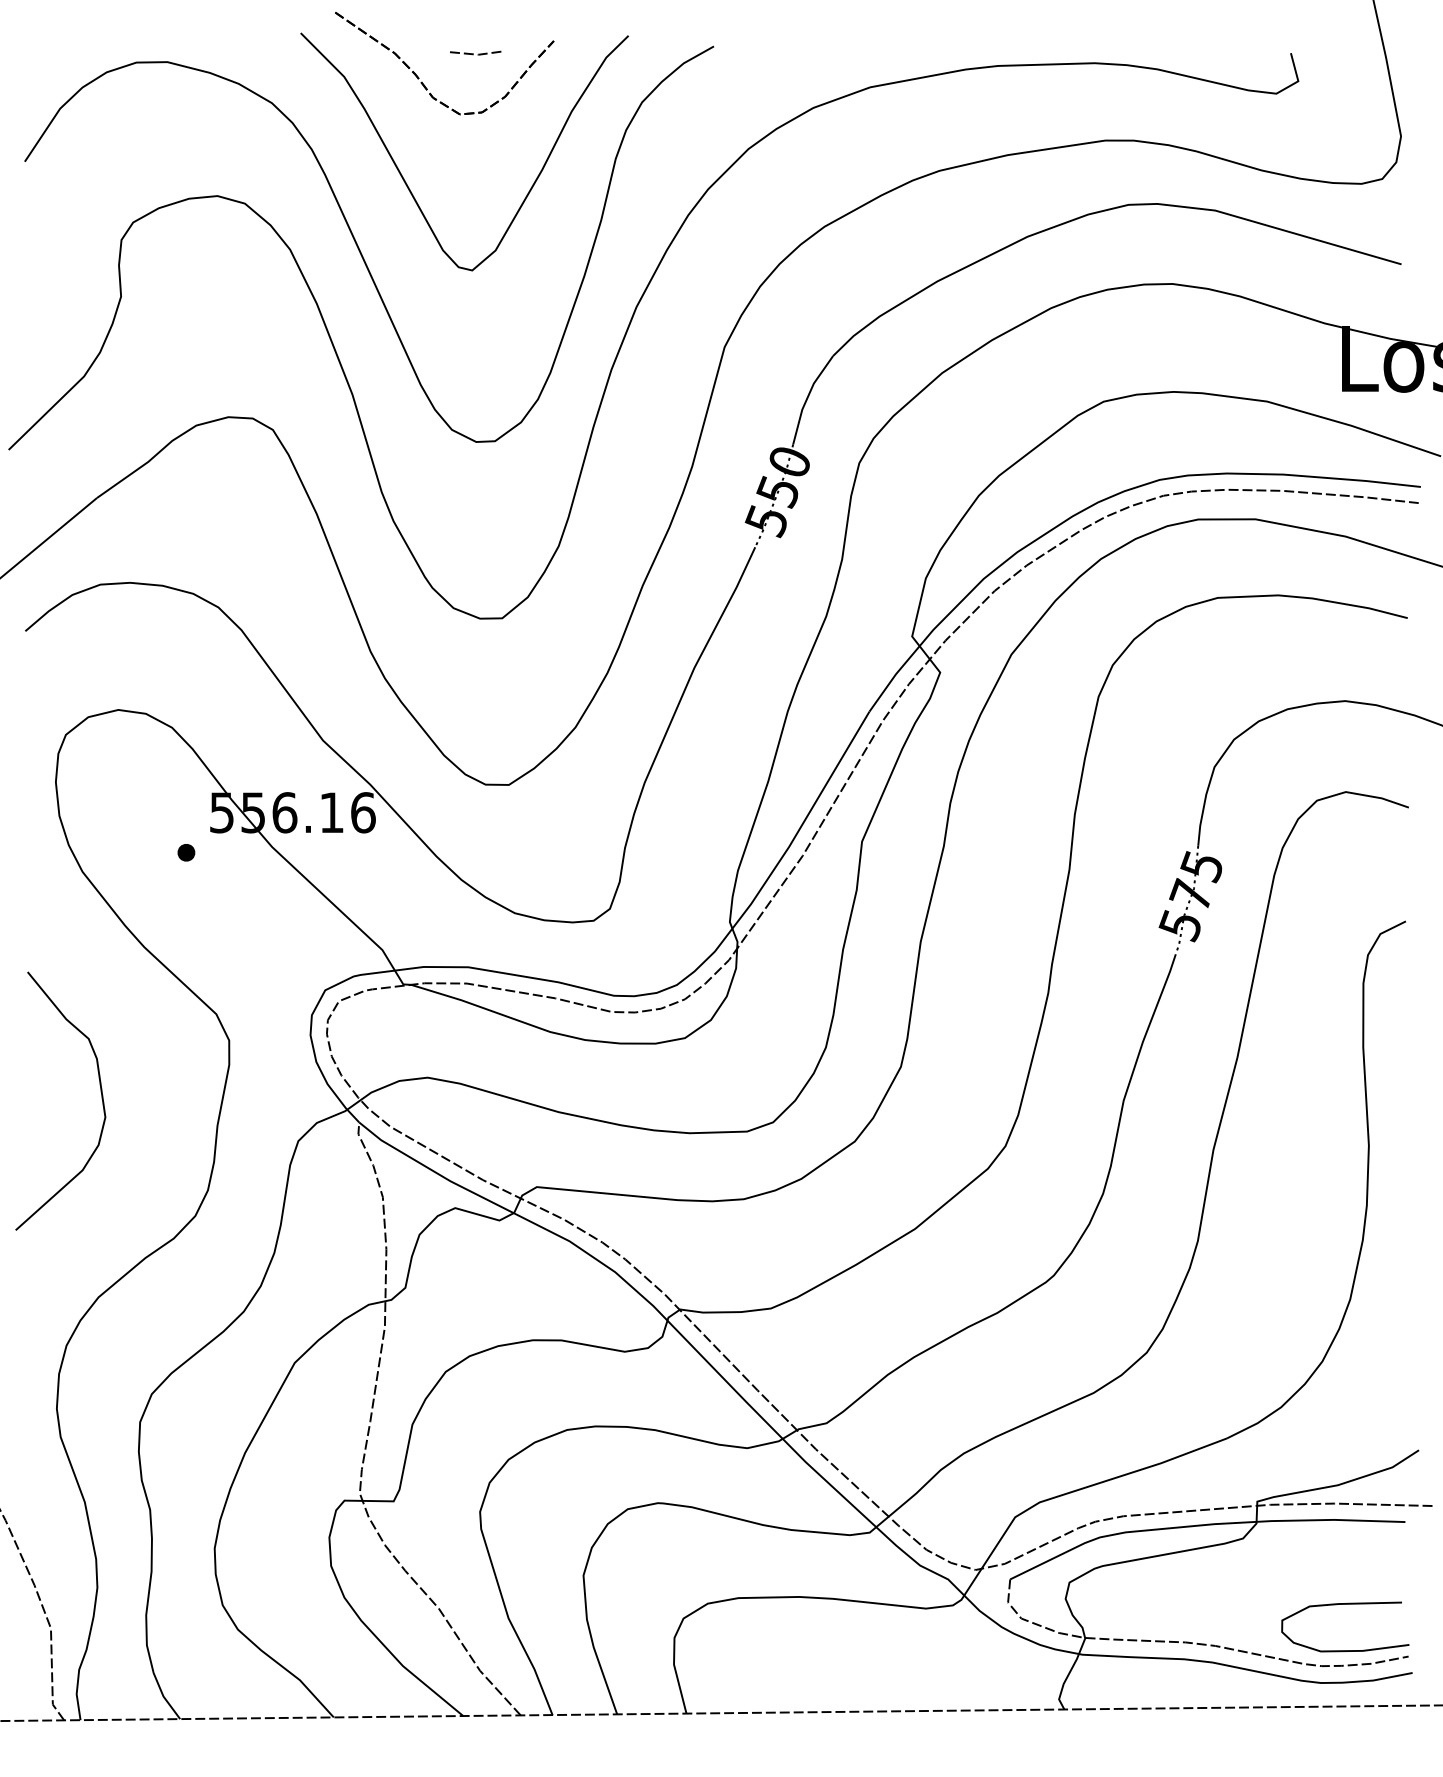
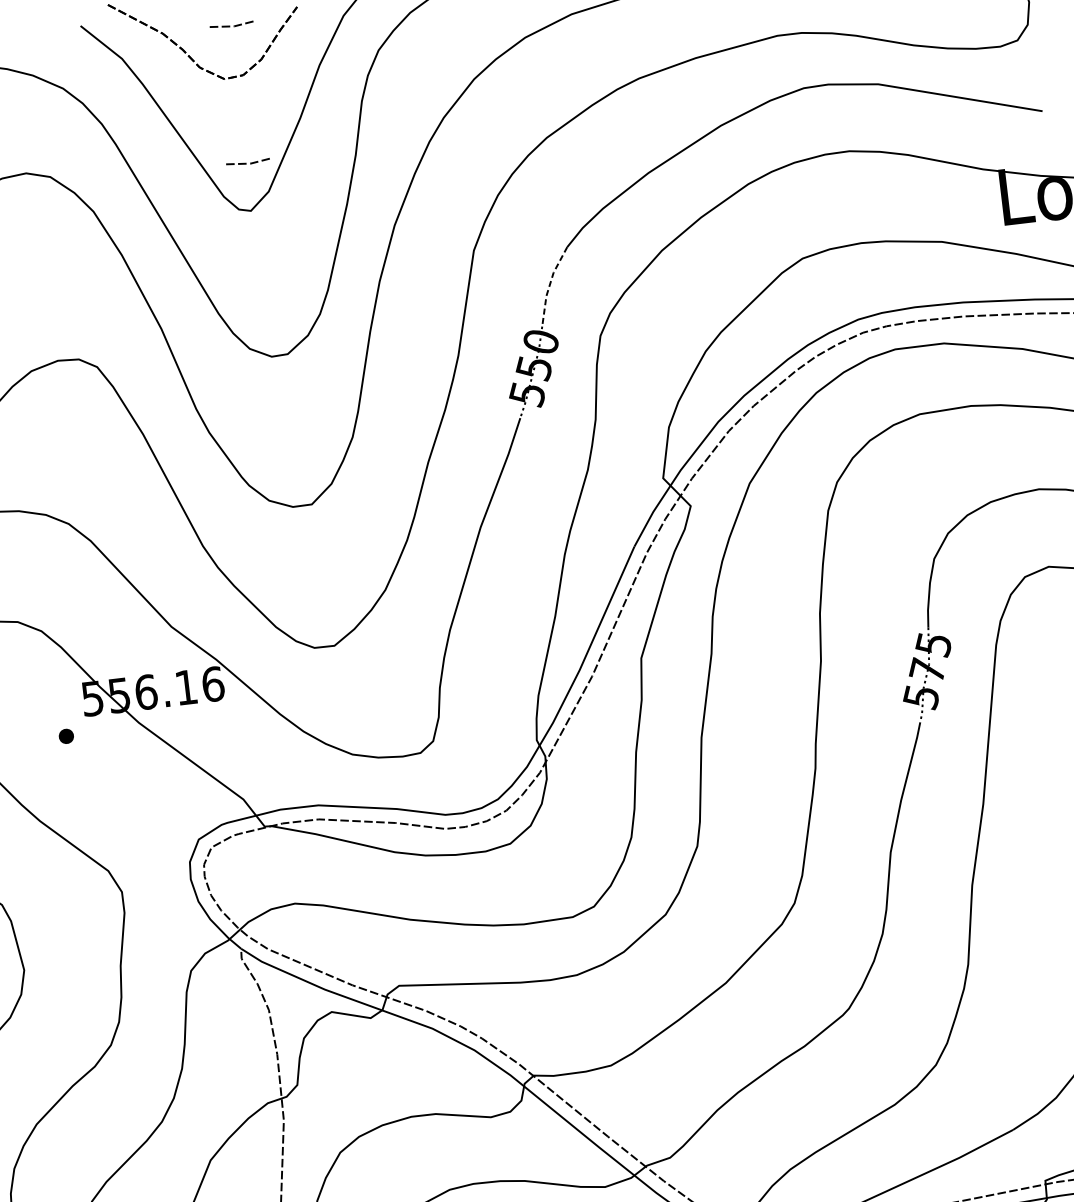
line: (473, 214) -> (246, 163), added
line: (807, 397) -> (549, 285), solid -> dashed

